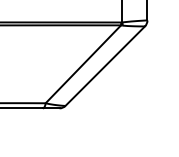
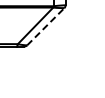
line: (106, 65) -> (46, 26), solid -> dashed

